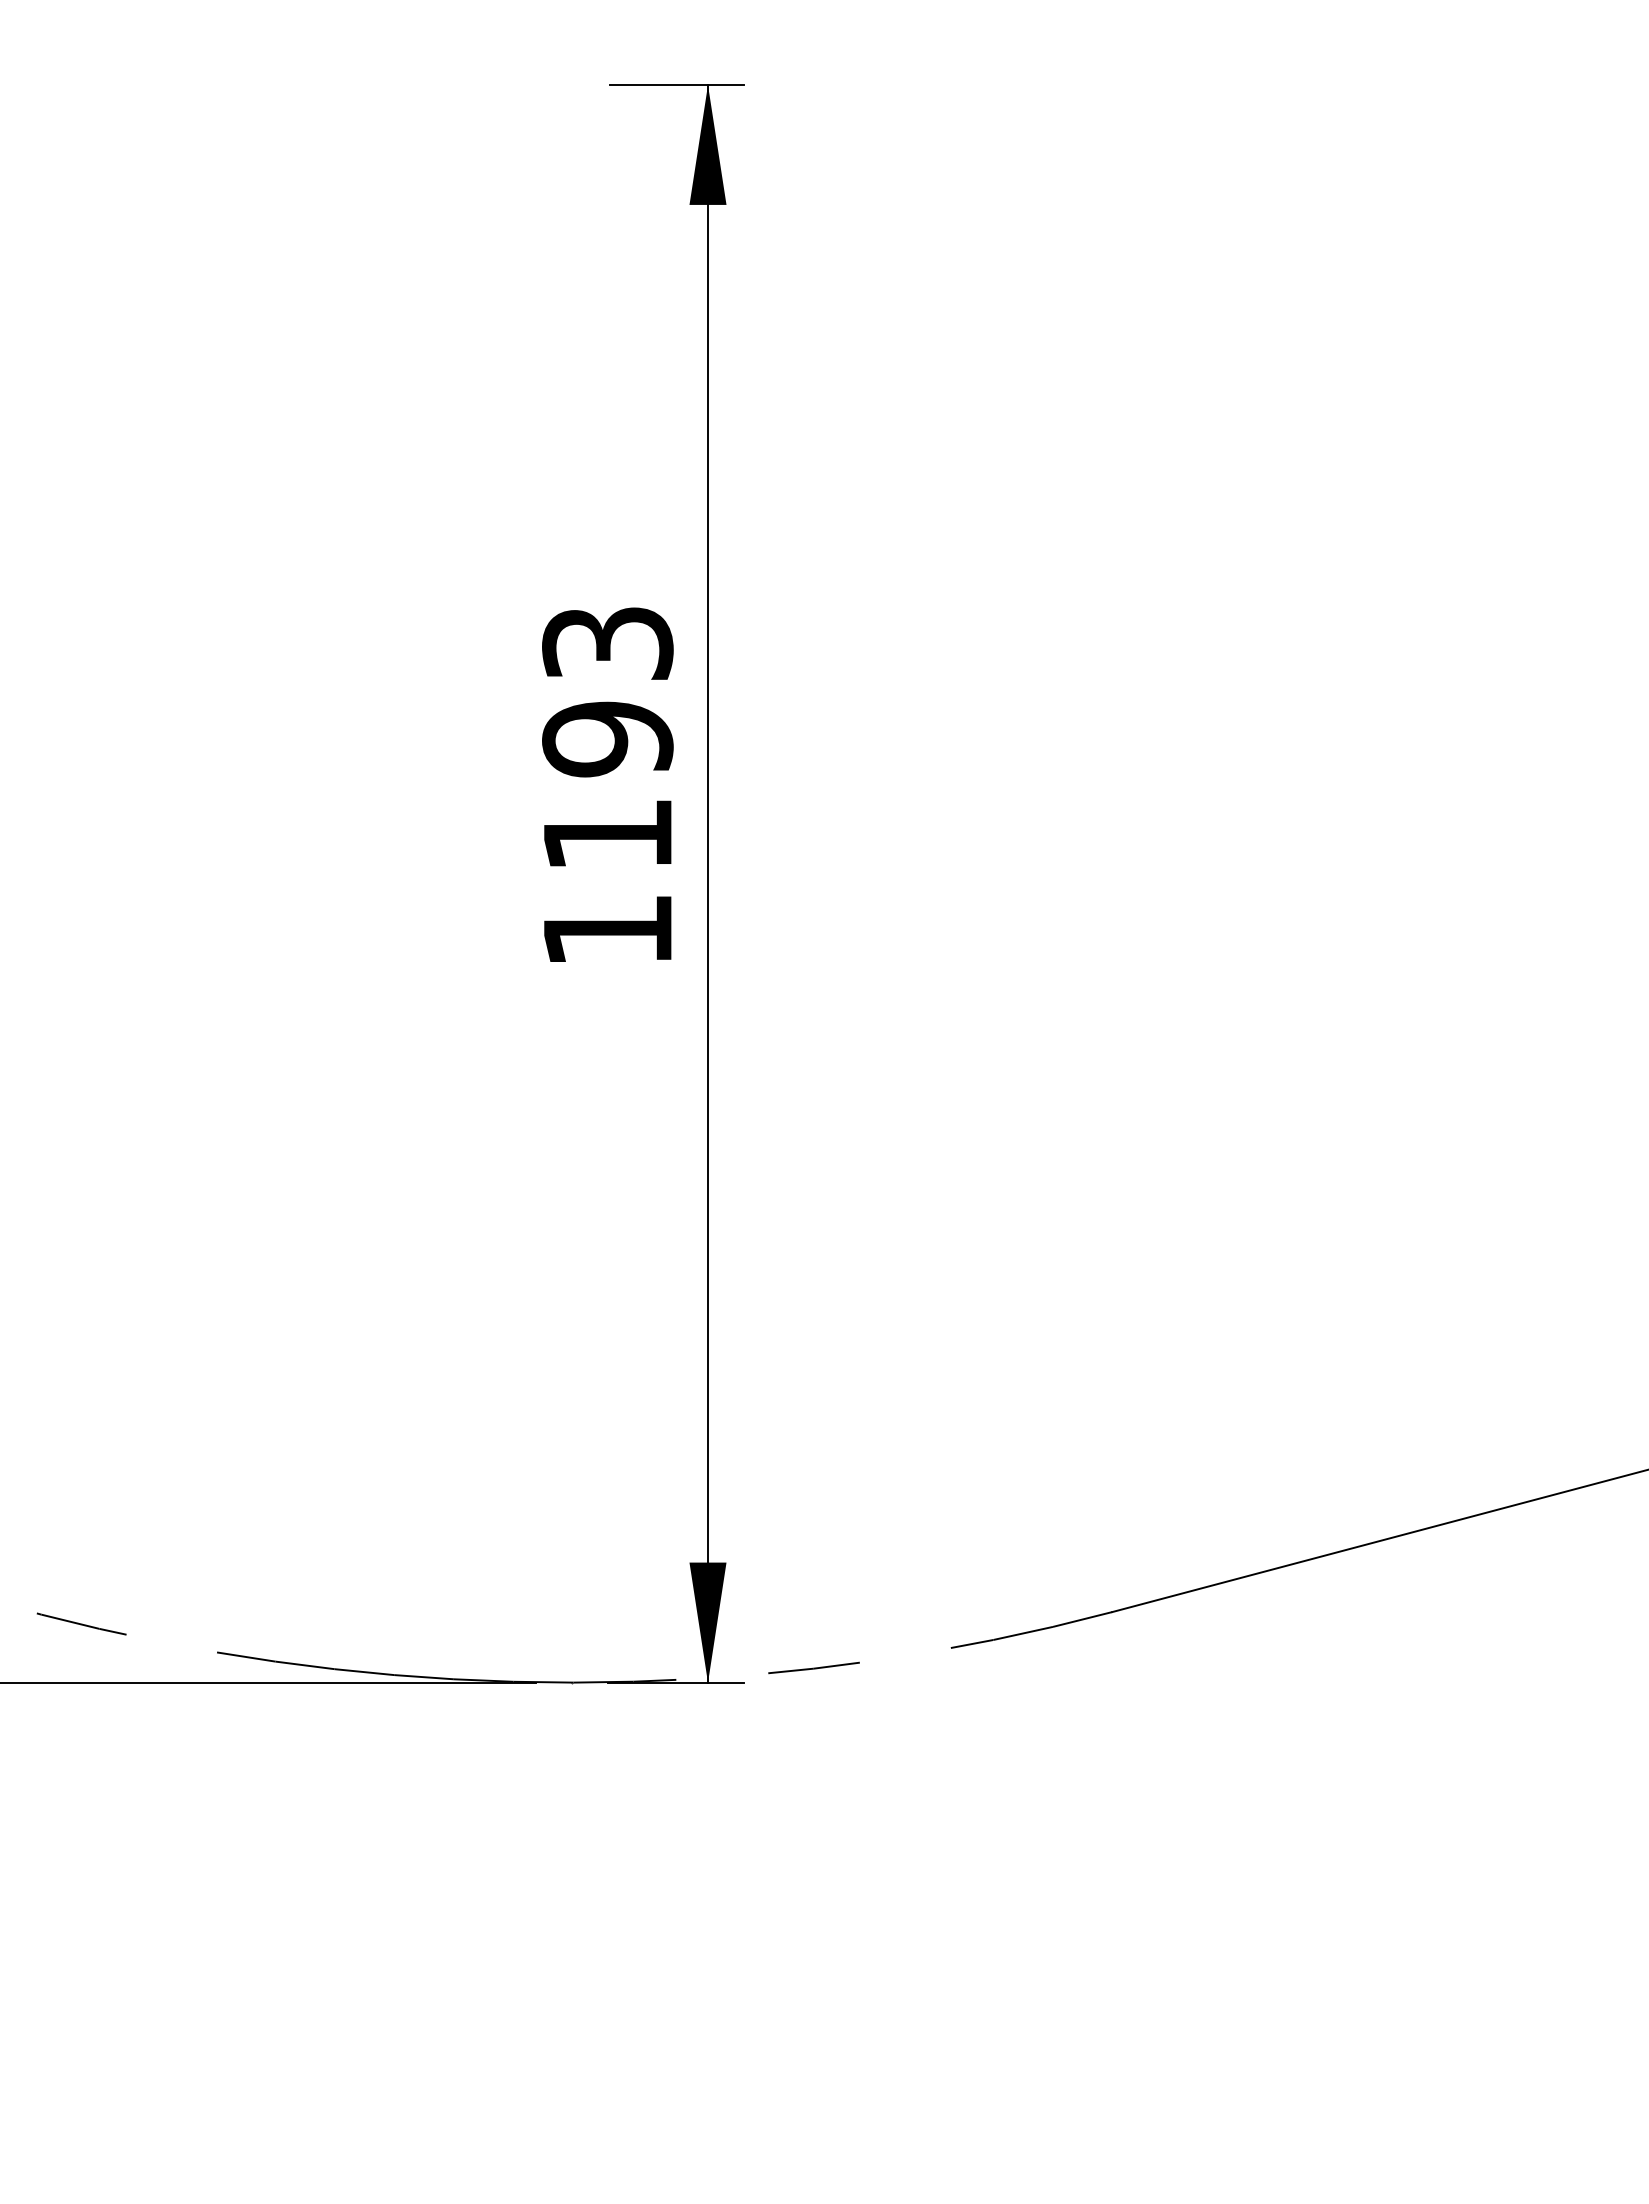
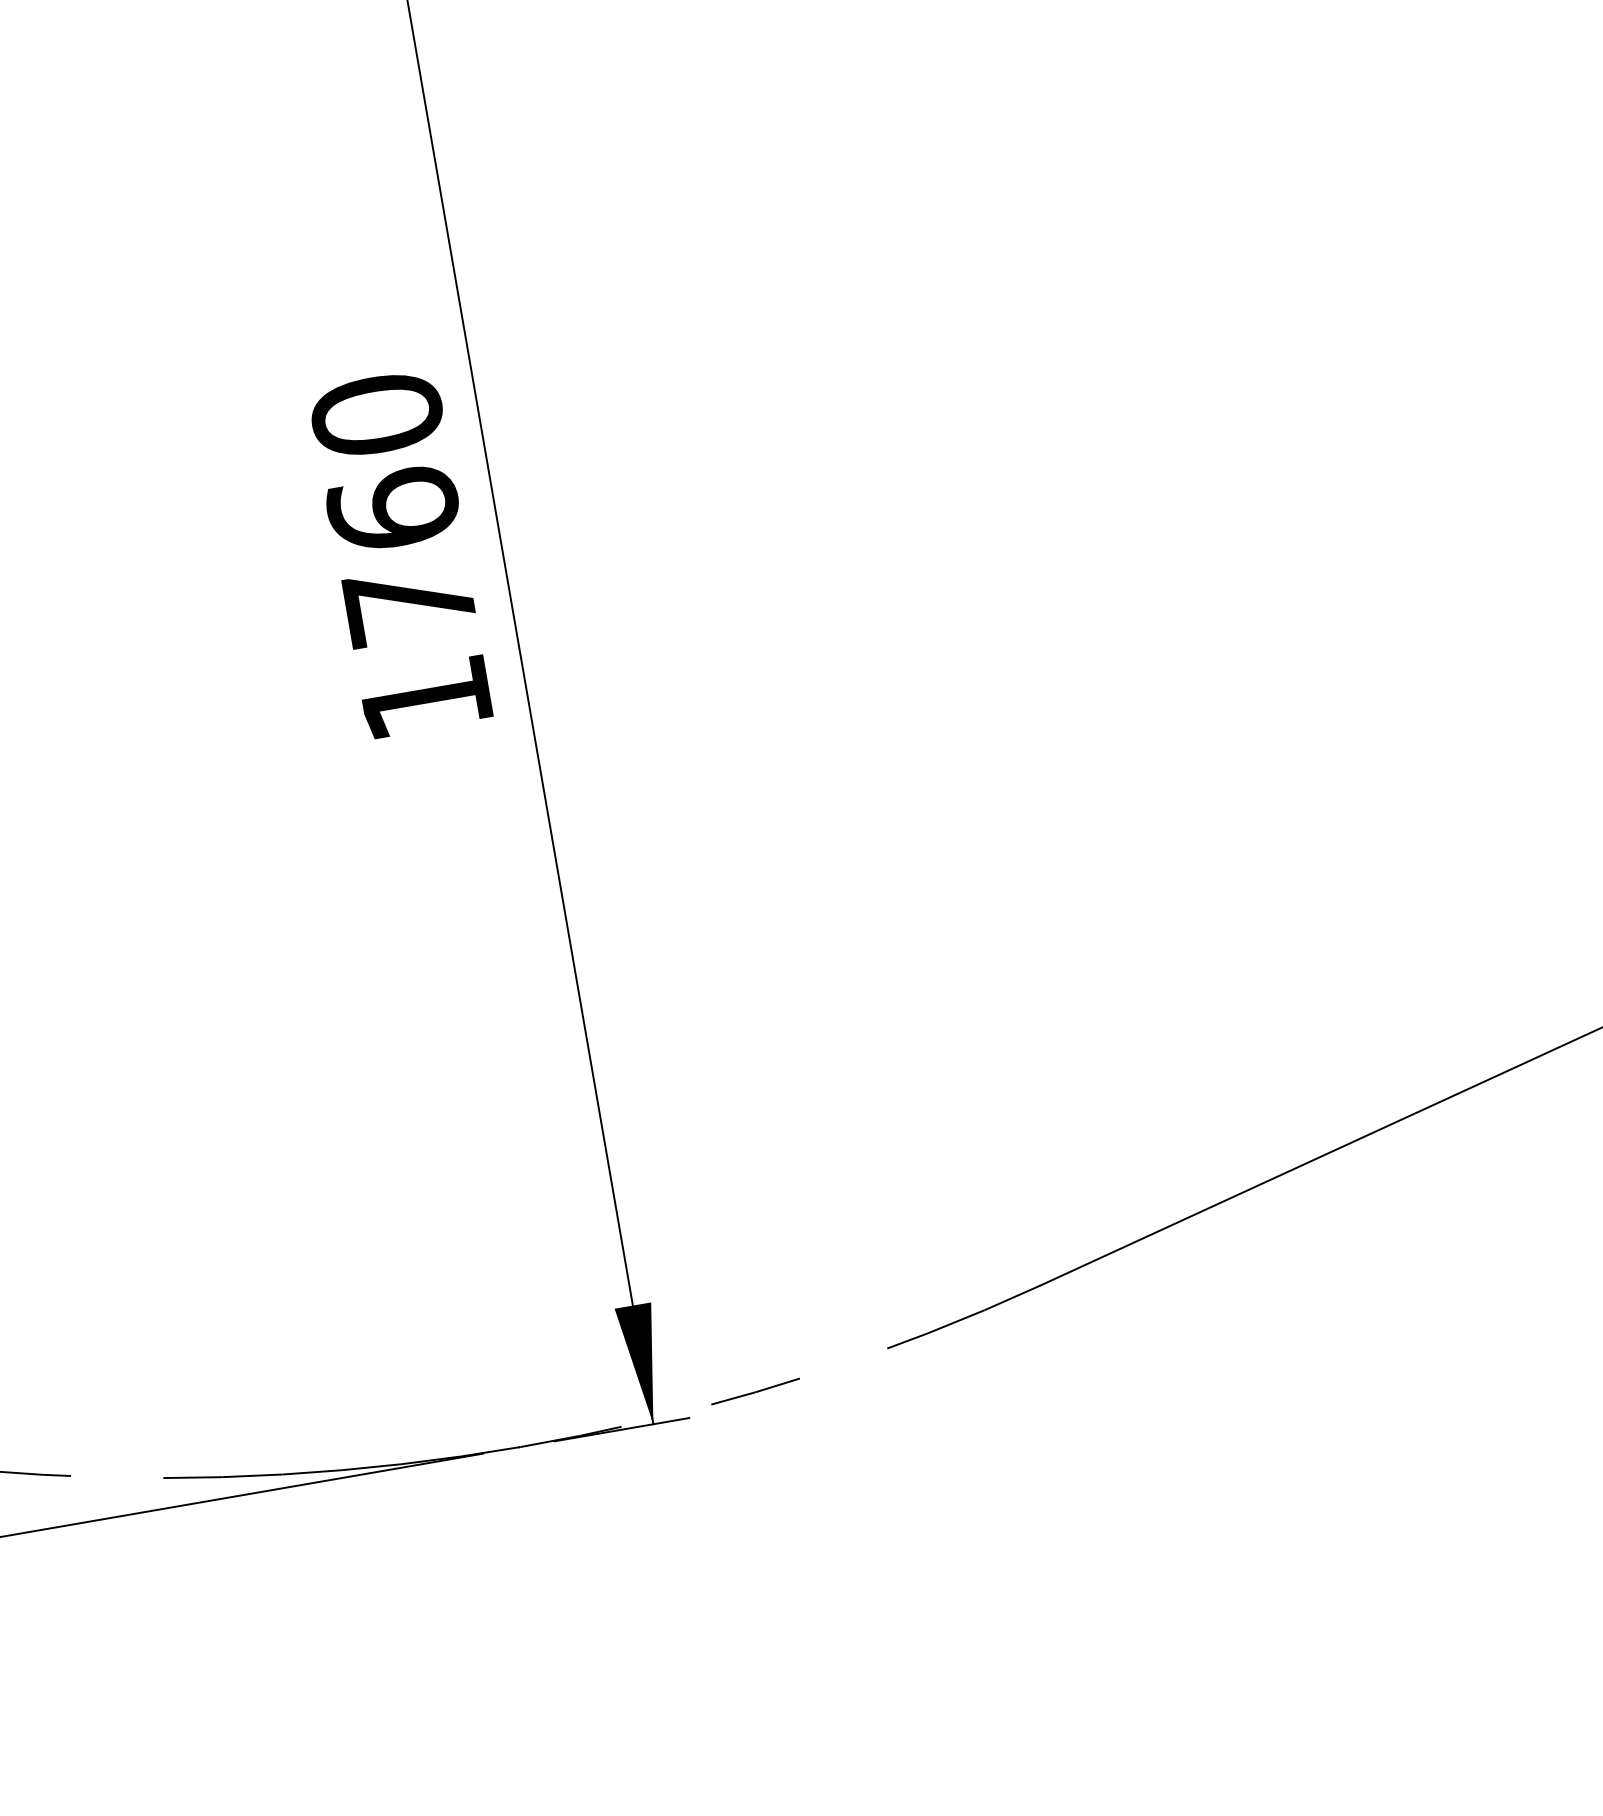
text: (607, 737) -> (392, 507), 1193 -> 1760

